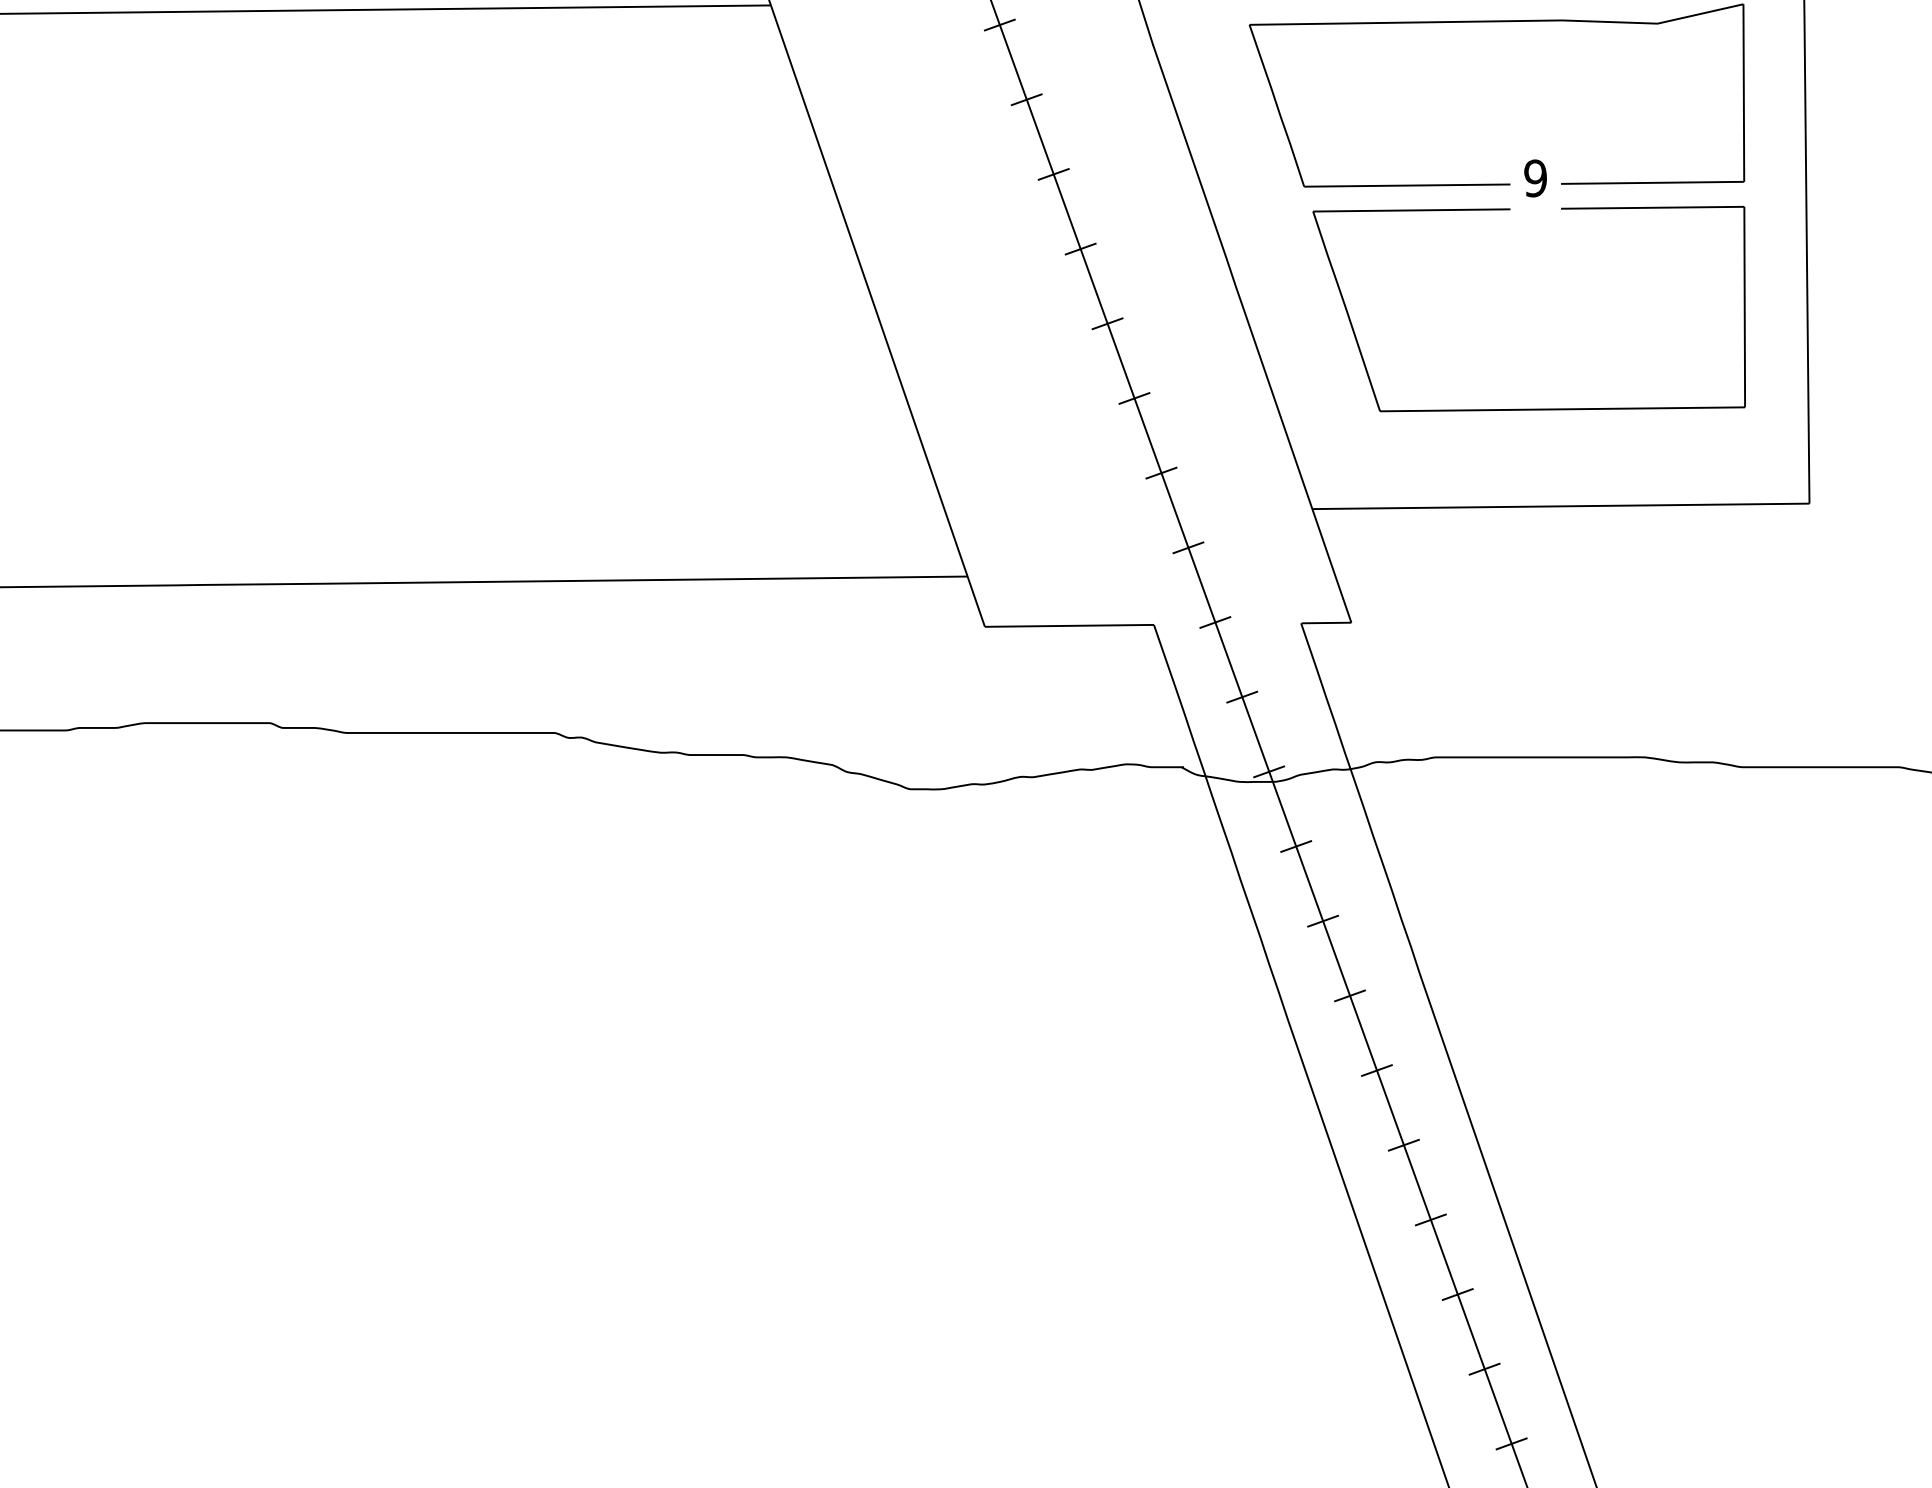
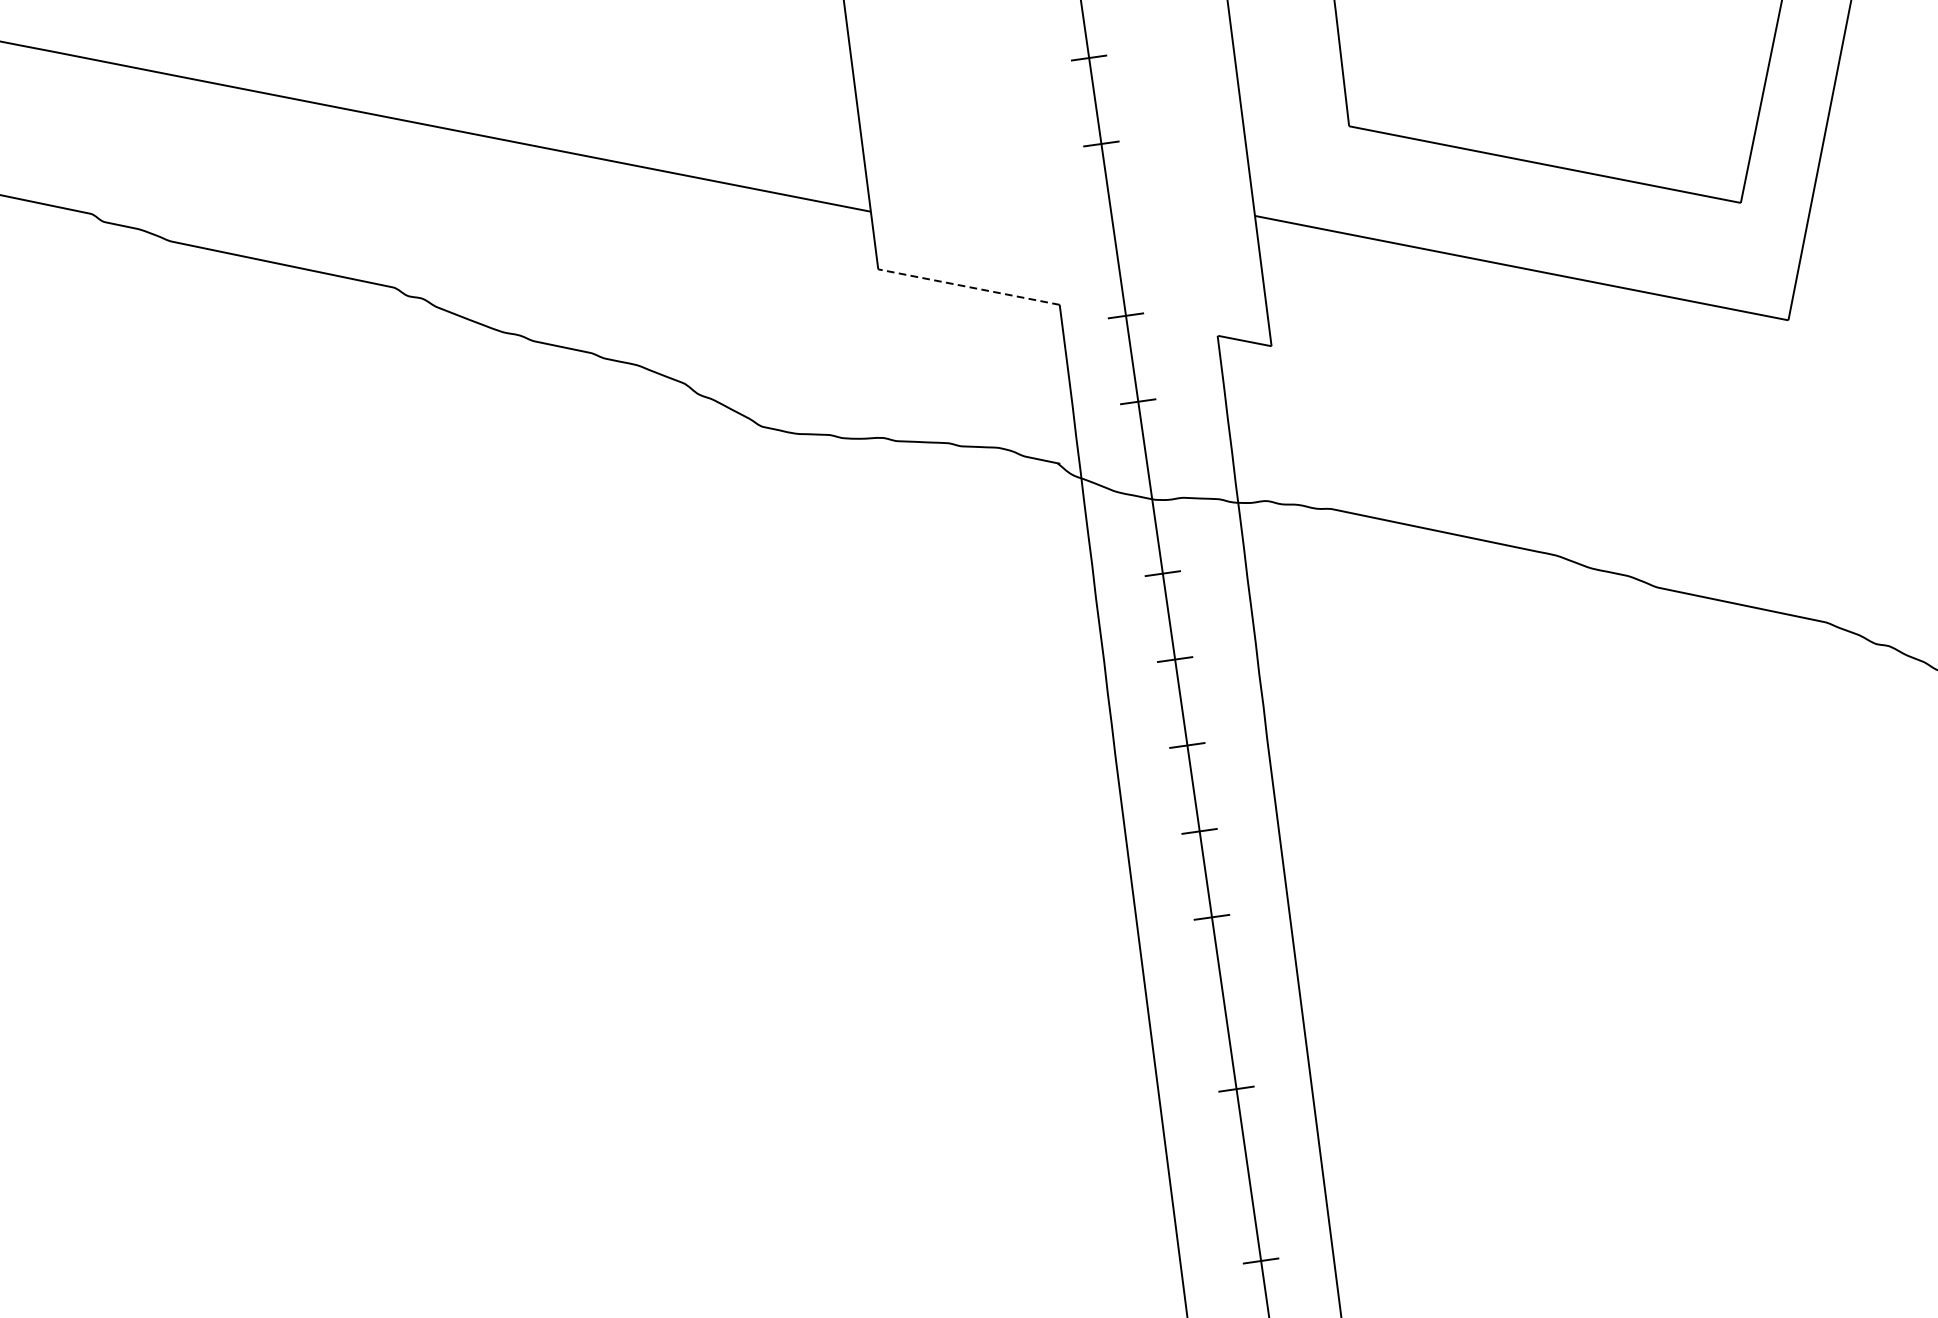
line: (1188, 547) -> (1113, 229), removed
line: (1069, 625) -> (969, 286), solid -> dashed
line: (1269, 771) -> (1150, 487), removed
line: (1430, 1219) -> (1223, 1002), removed
line: (1484, 1368) -> (1248, 1174), removed

